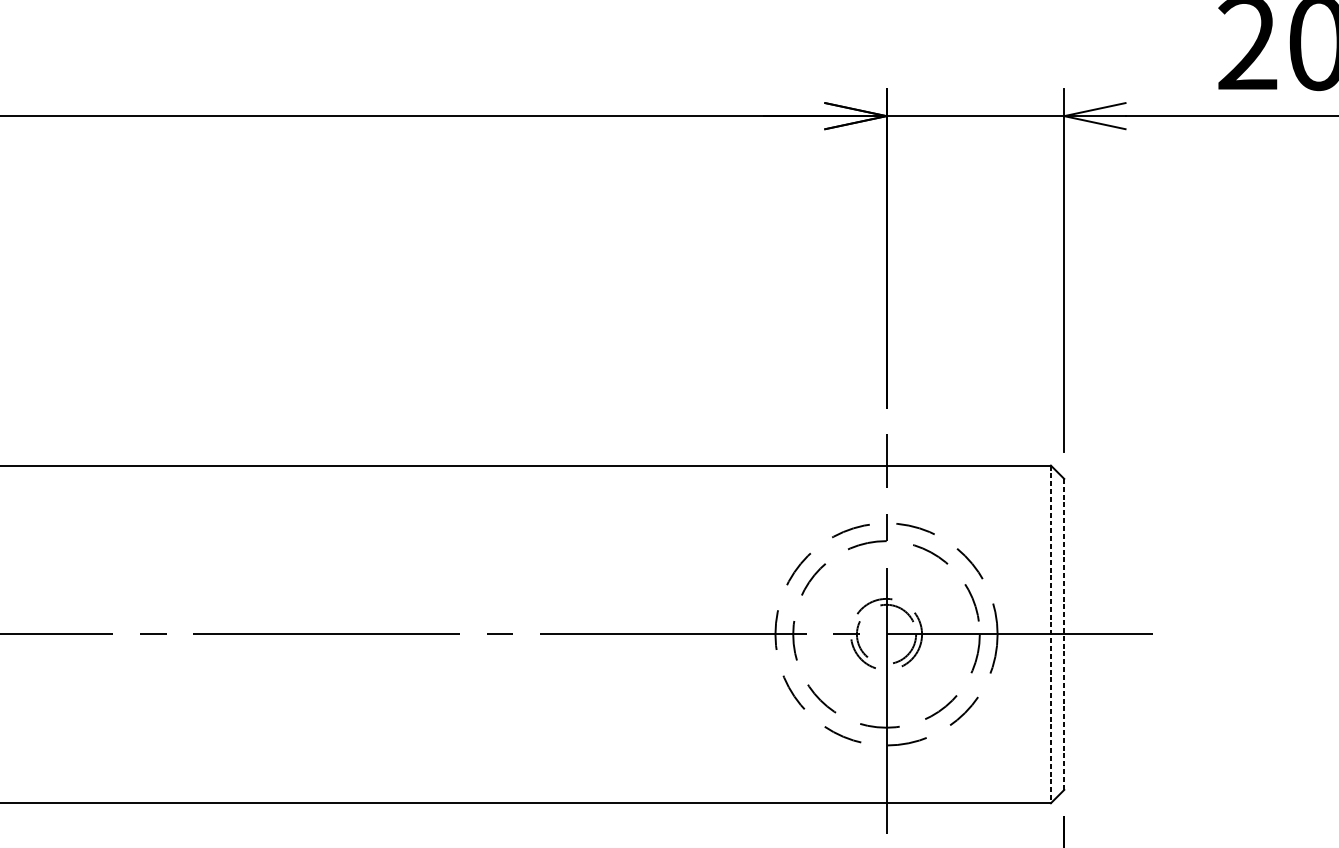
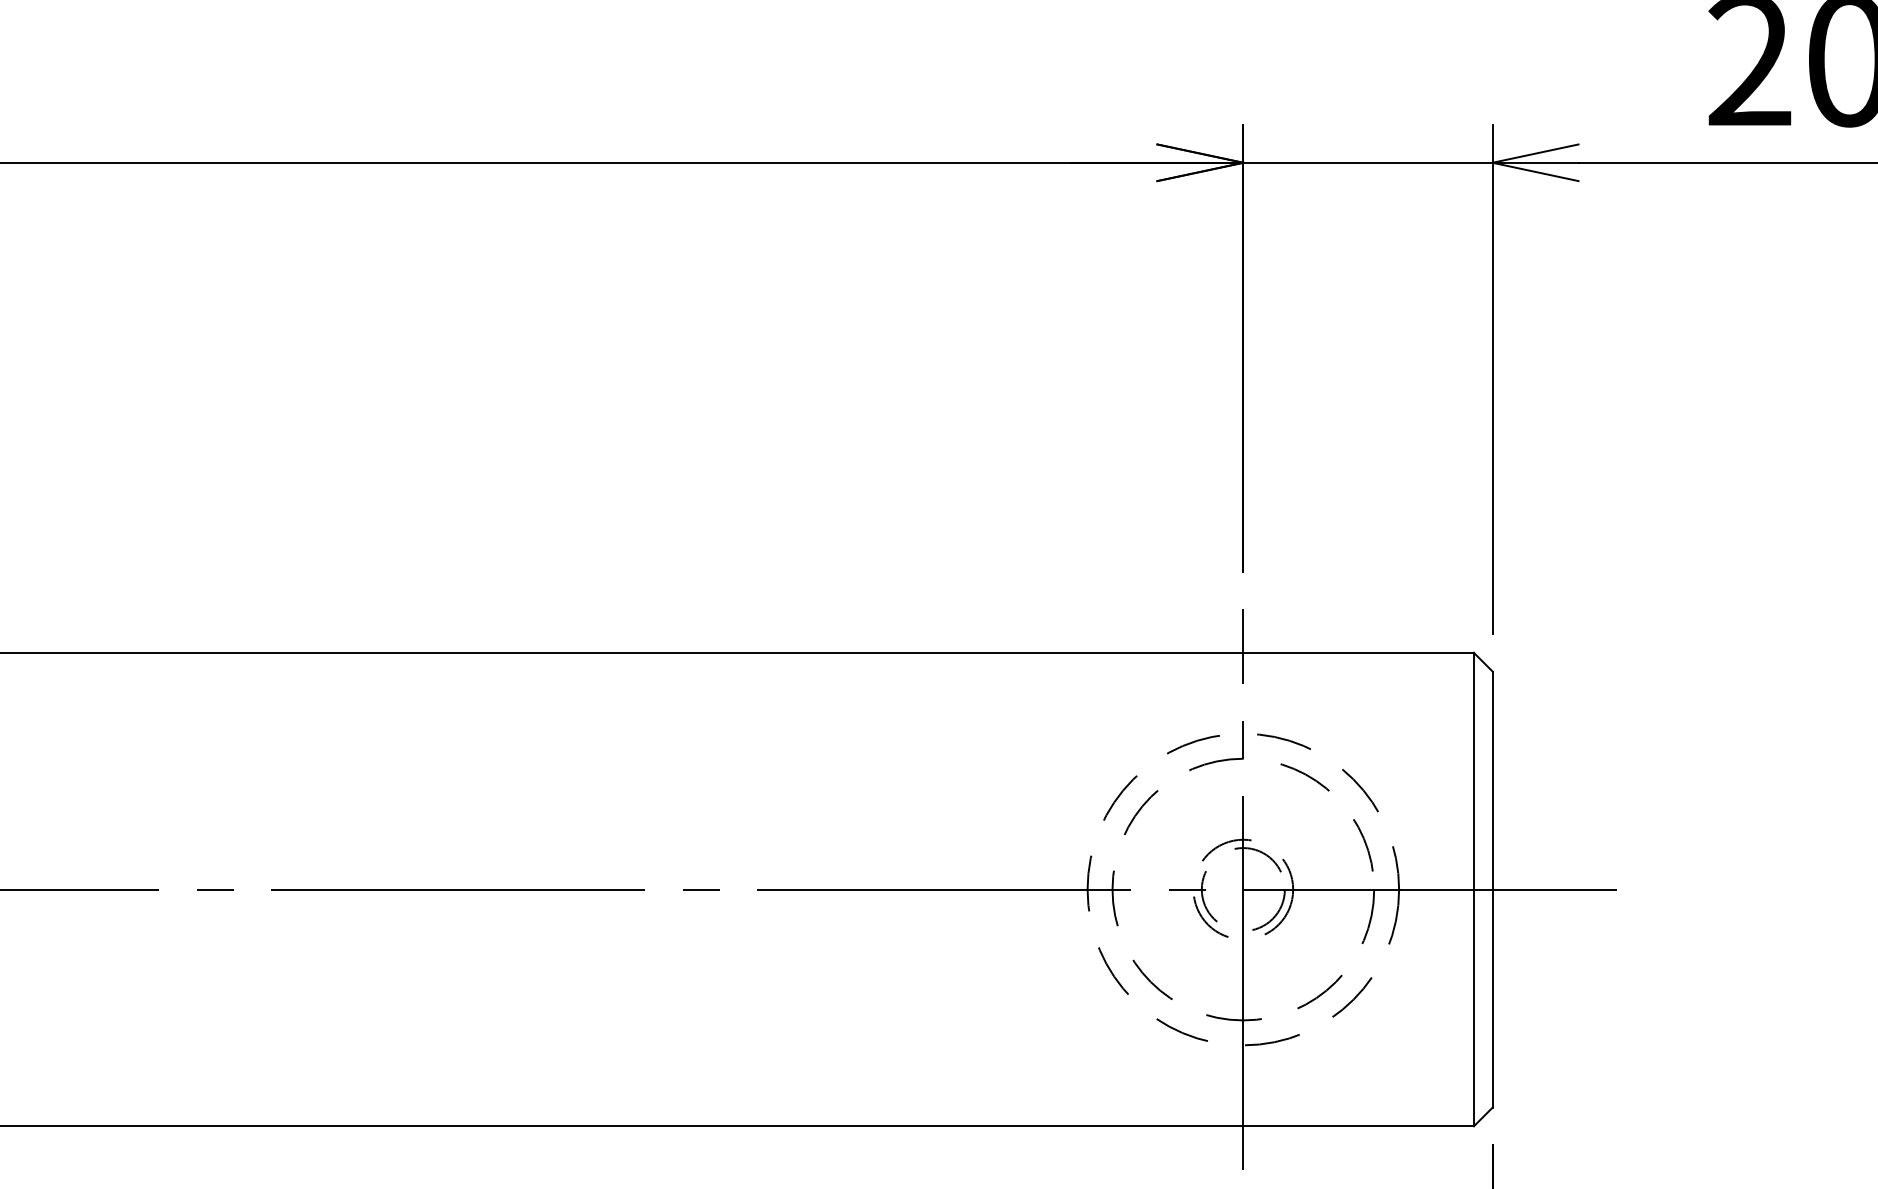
line: (1050, 634) -> (1473, 889), dashed -> solid
line: (1064, 635) -> (1492, 890), dashed -> solid

